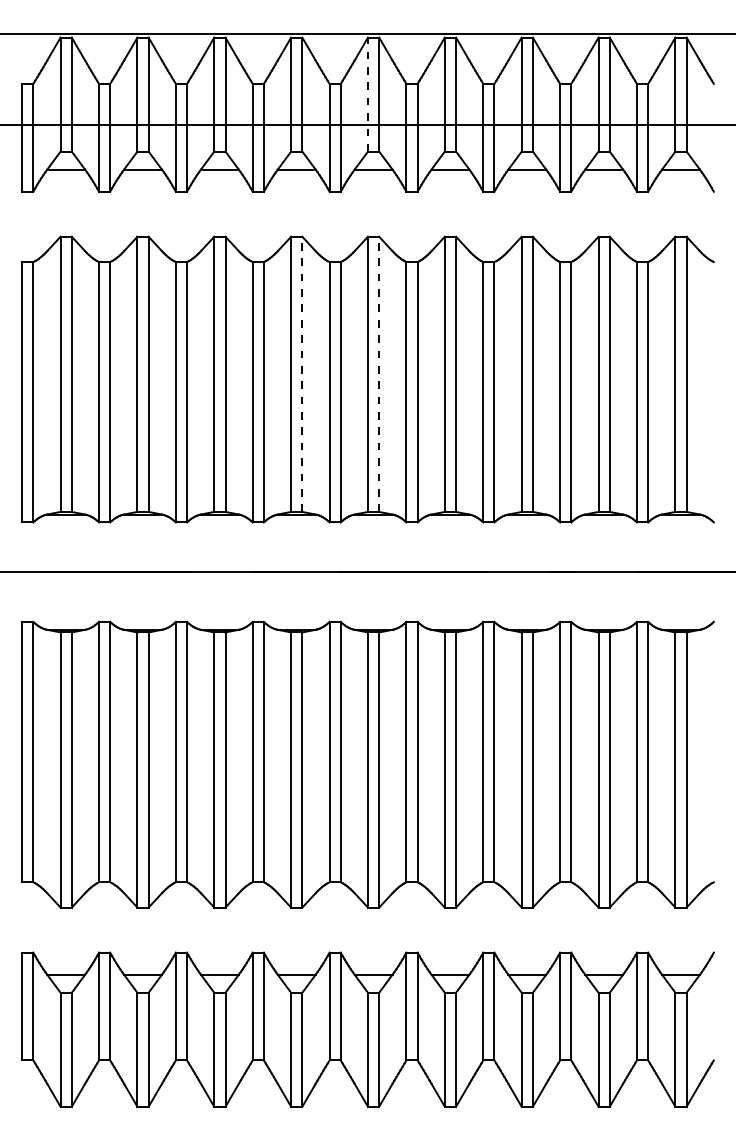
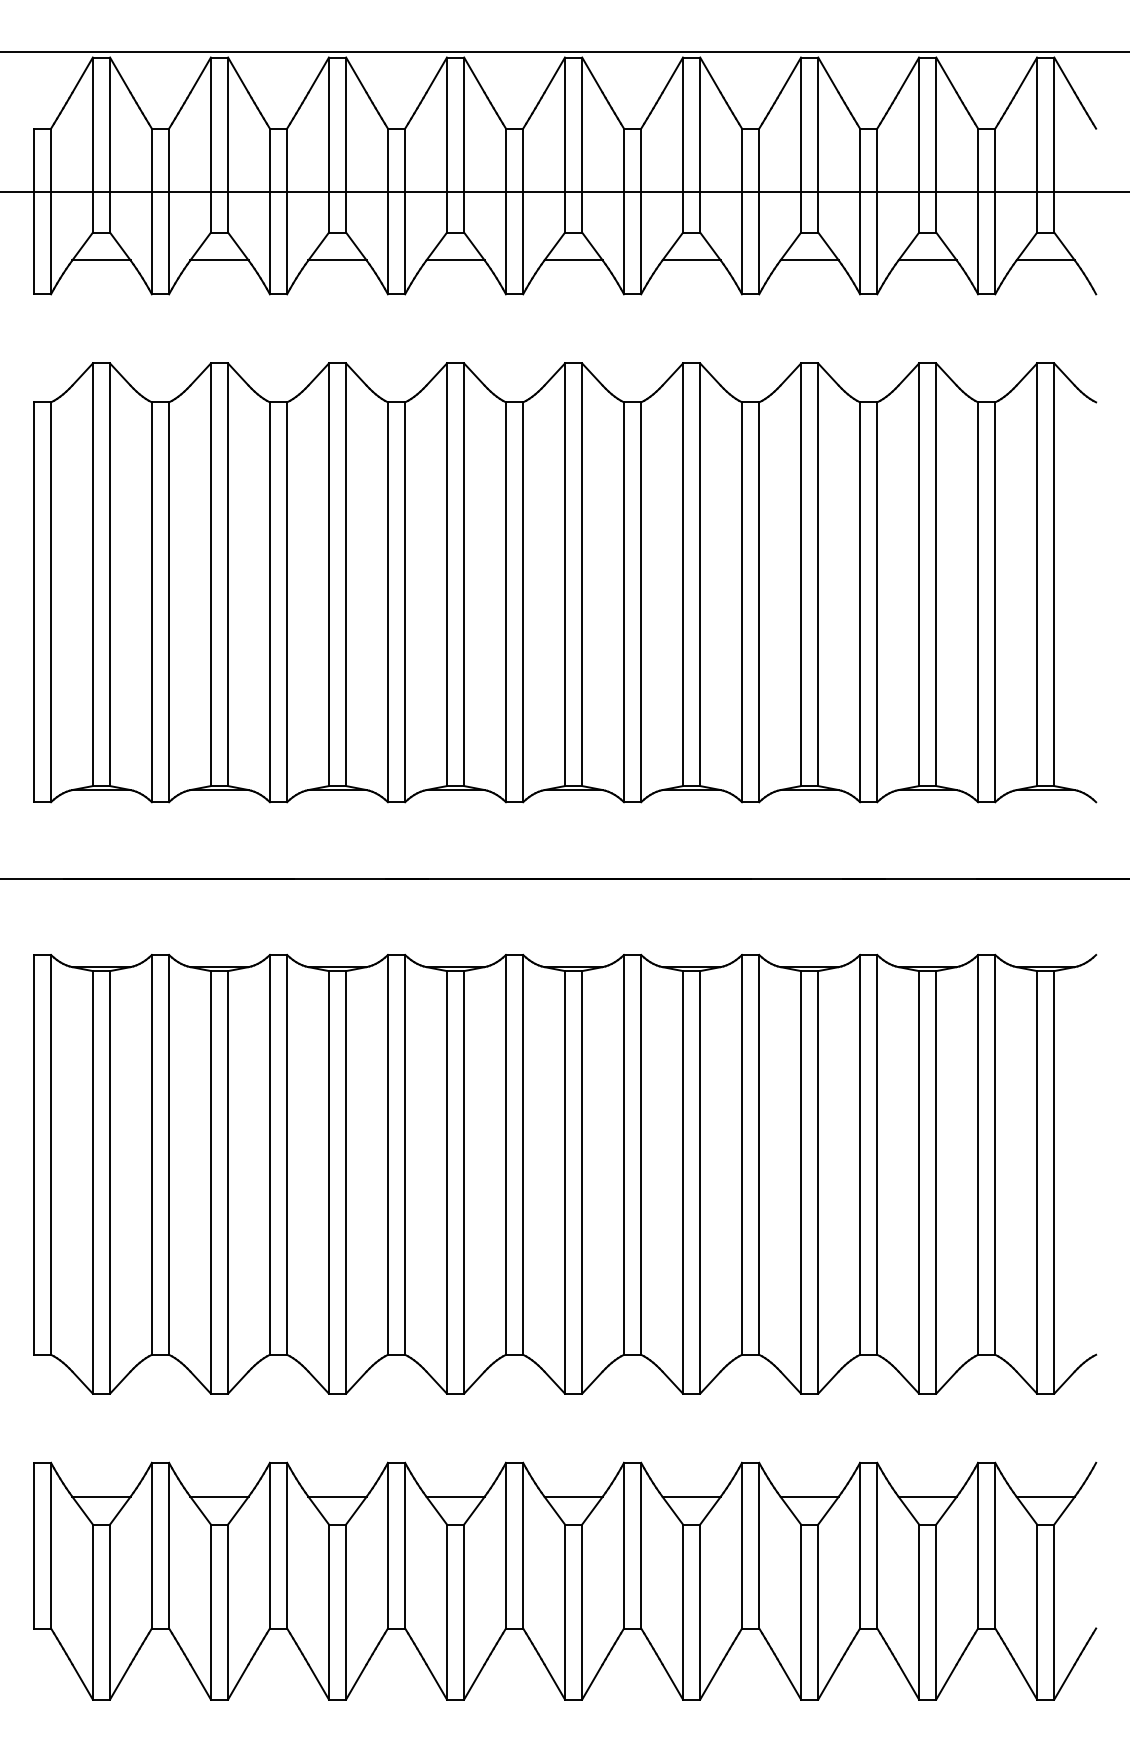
line: (368, 94) -> (565, 144), dashed -> solid
line: (302, 374) -> (464, 574), dashed -> solid
line: (379, 374) -> (582, 574), dashed -> solid

